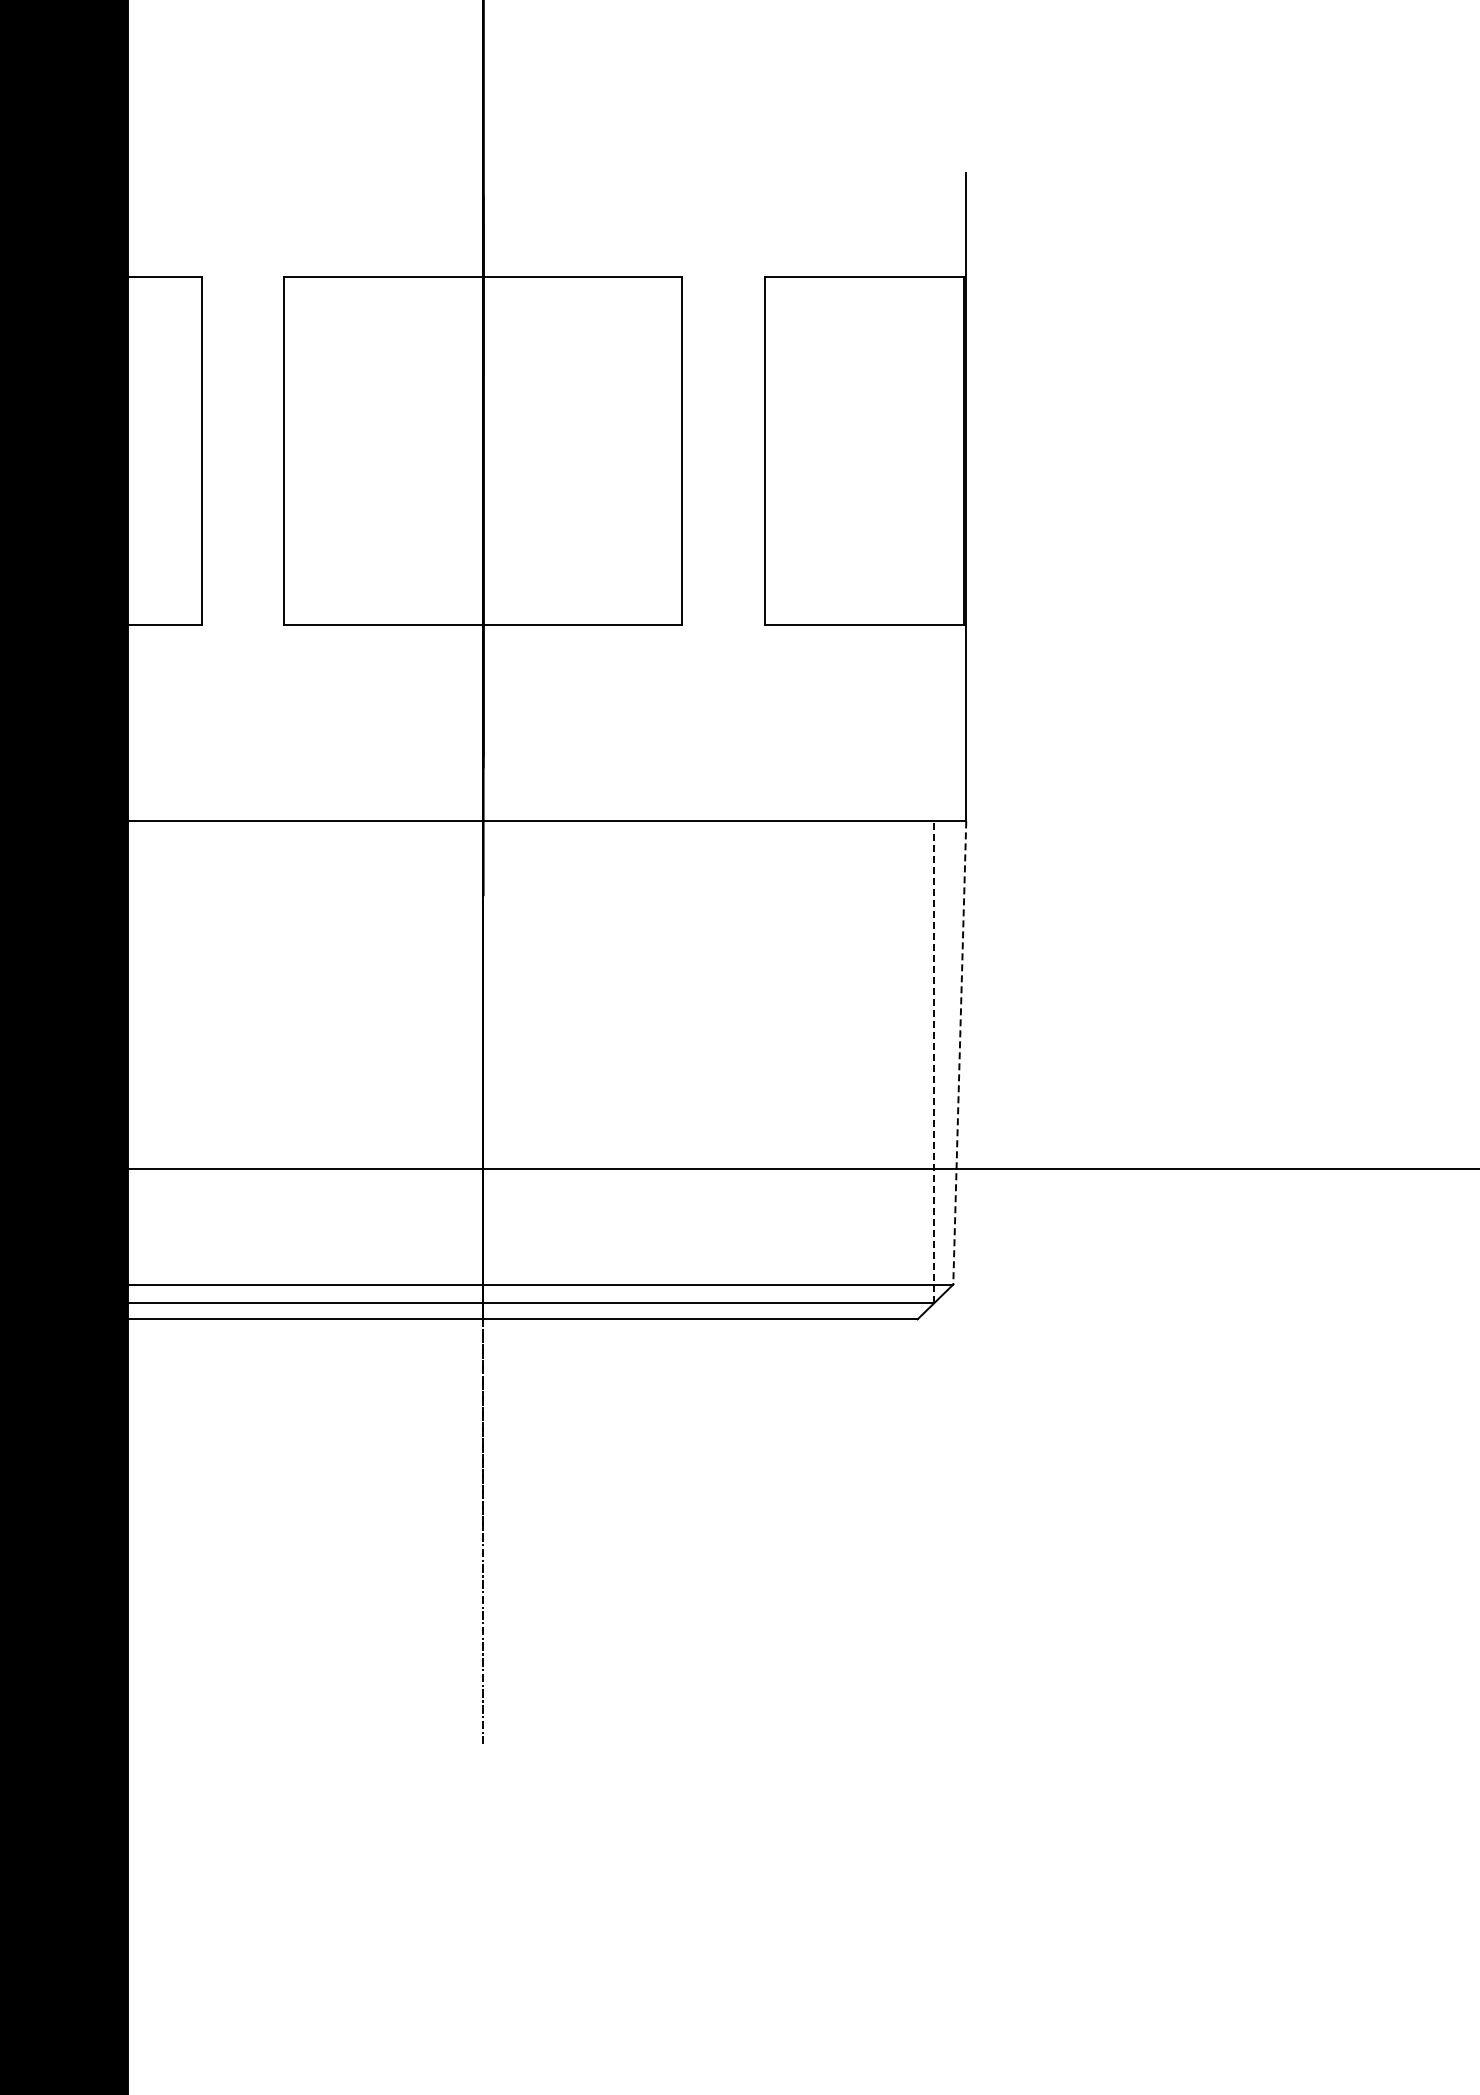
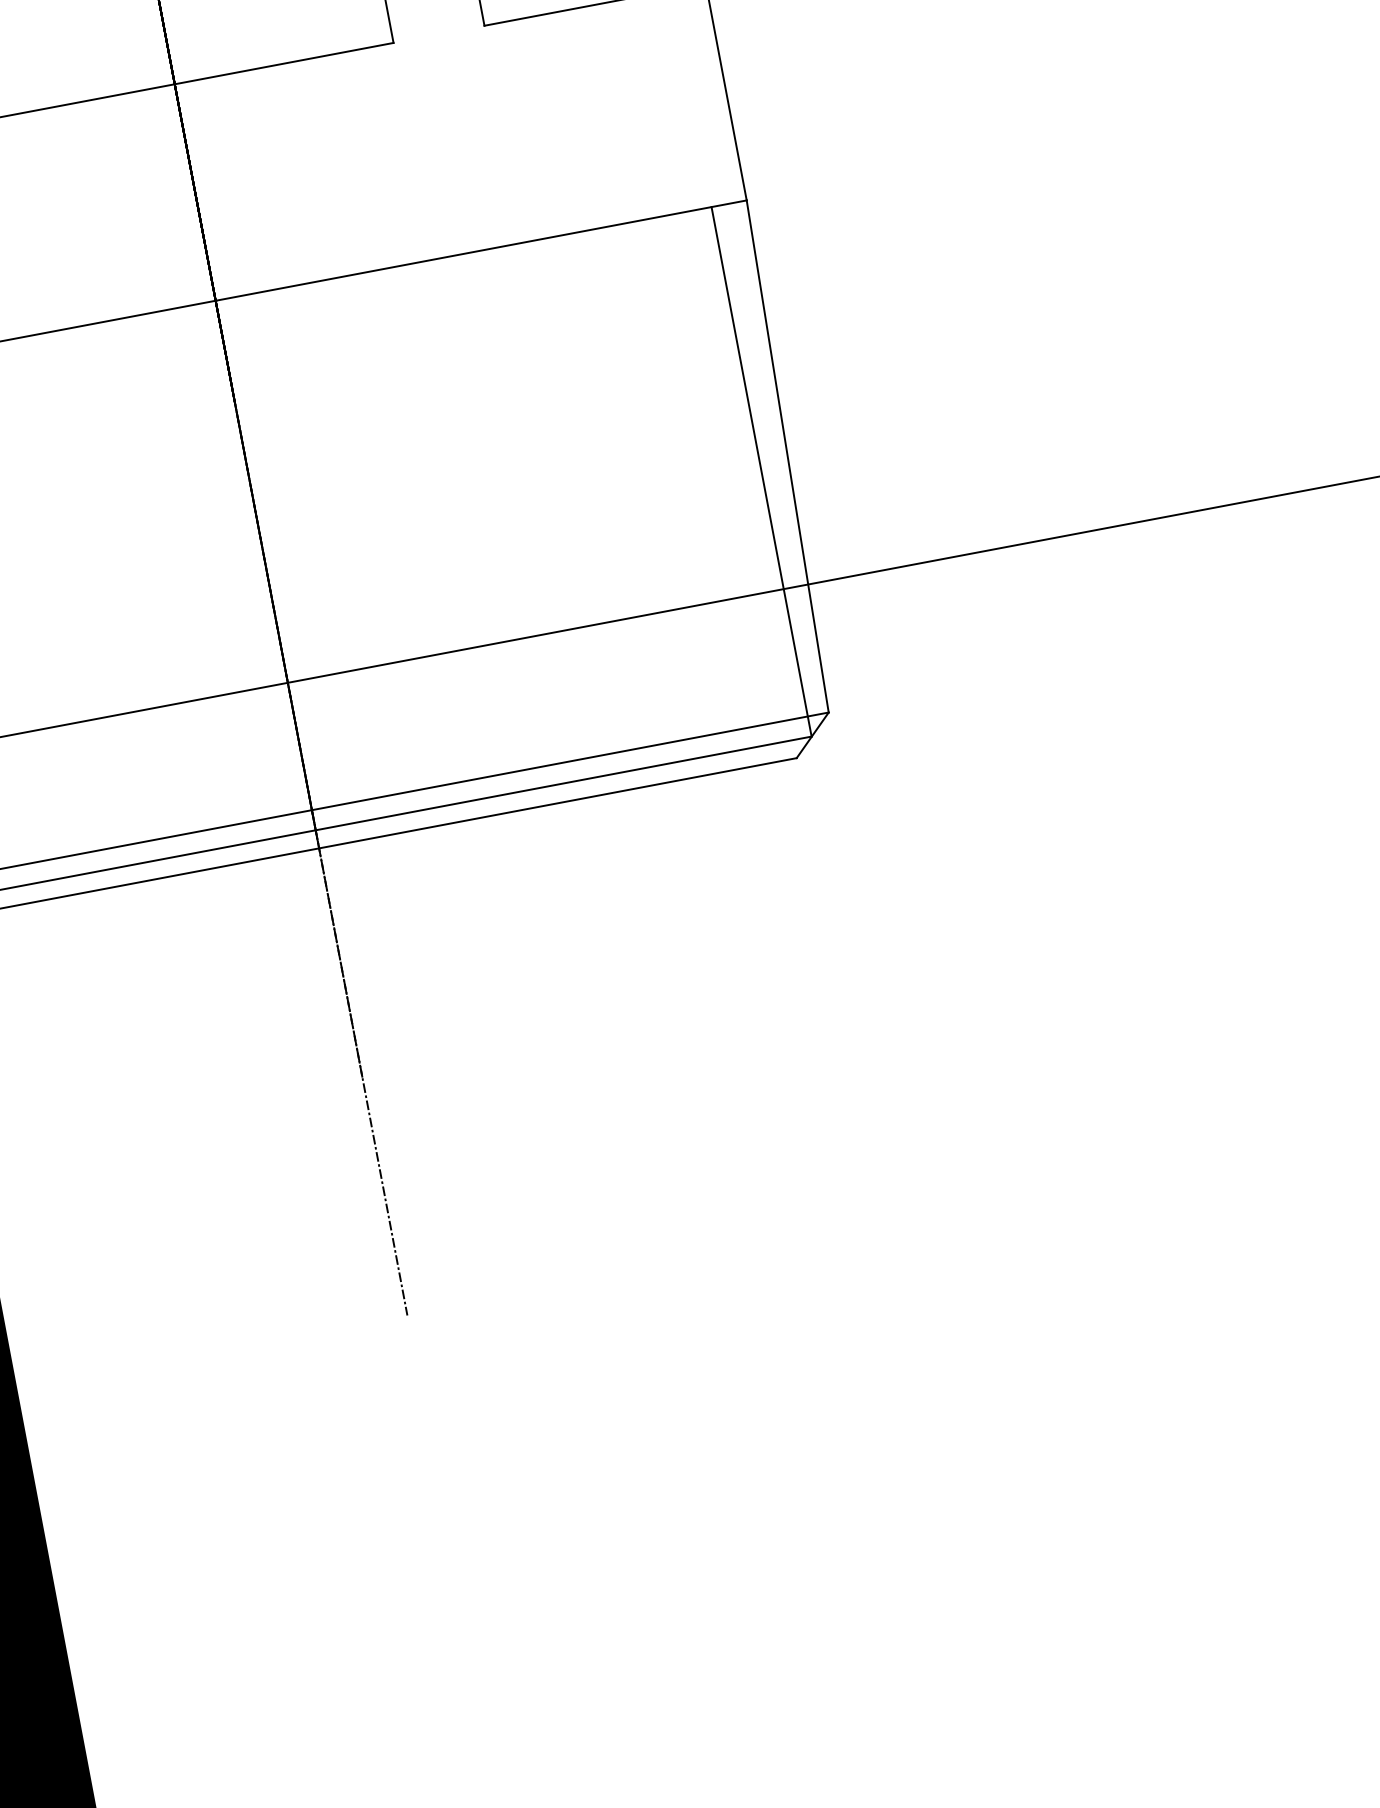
line: (959, 1053) -> (787, 457), dashed -> solid
line: (934, 1062) -> (761, 472), dashed -> solid

